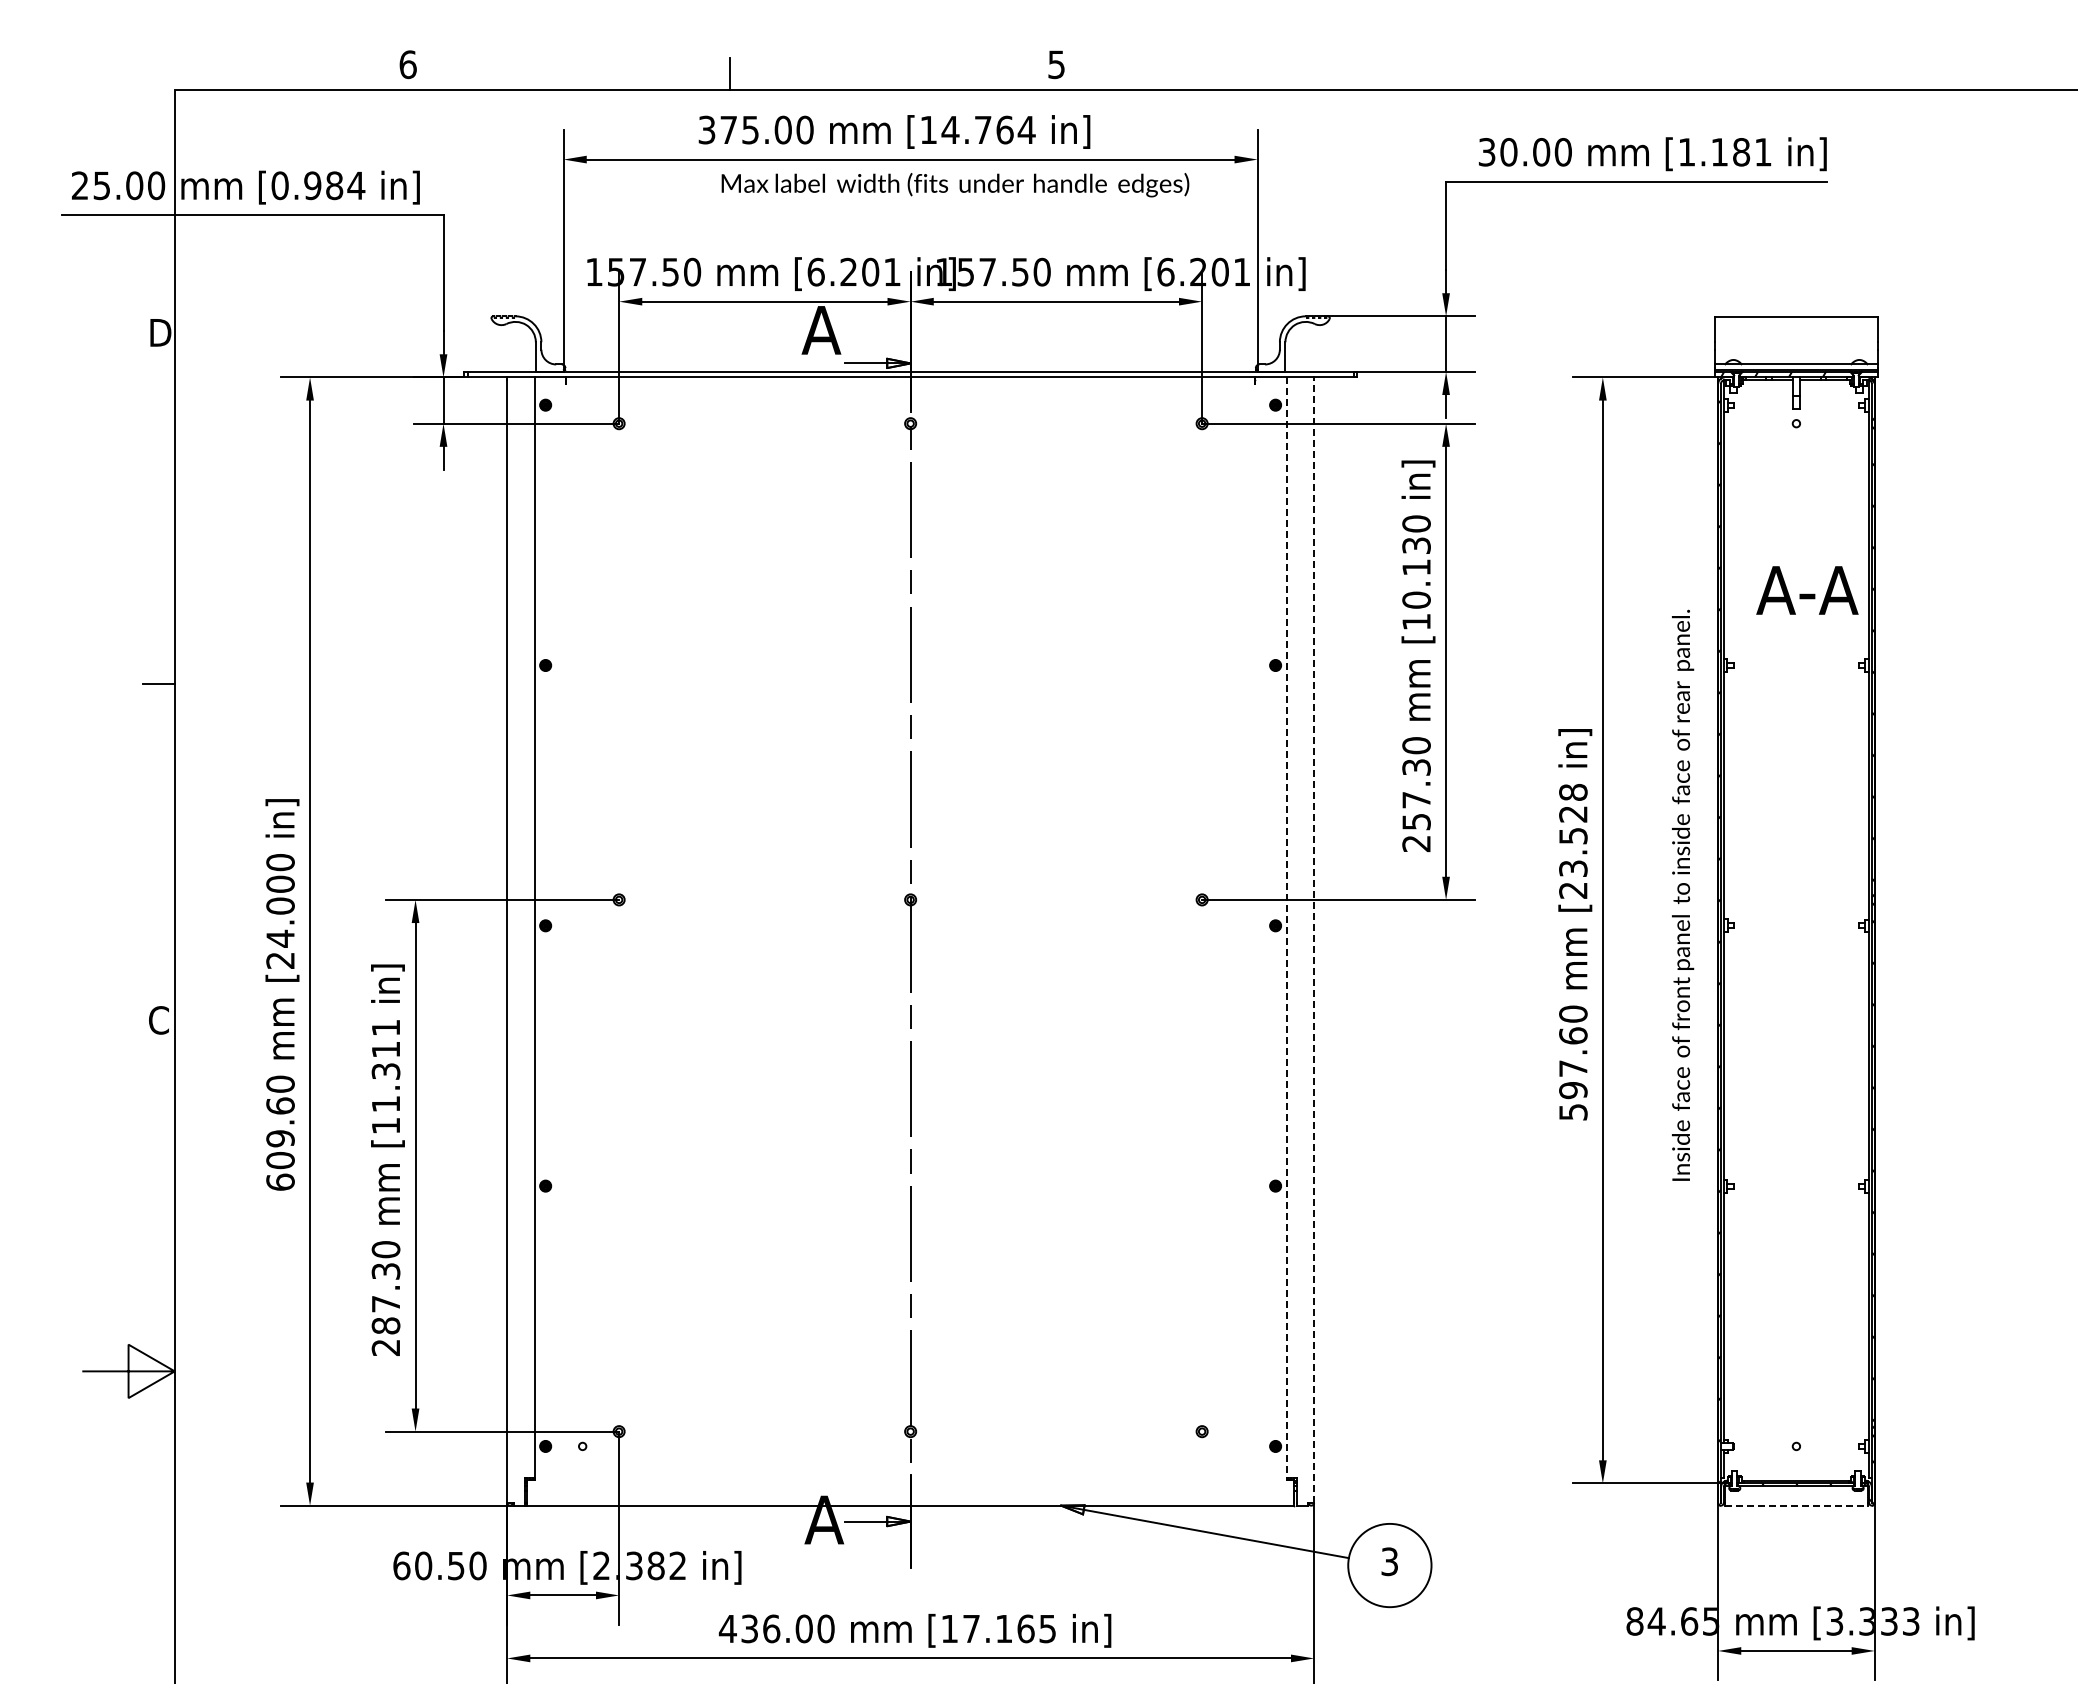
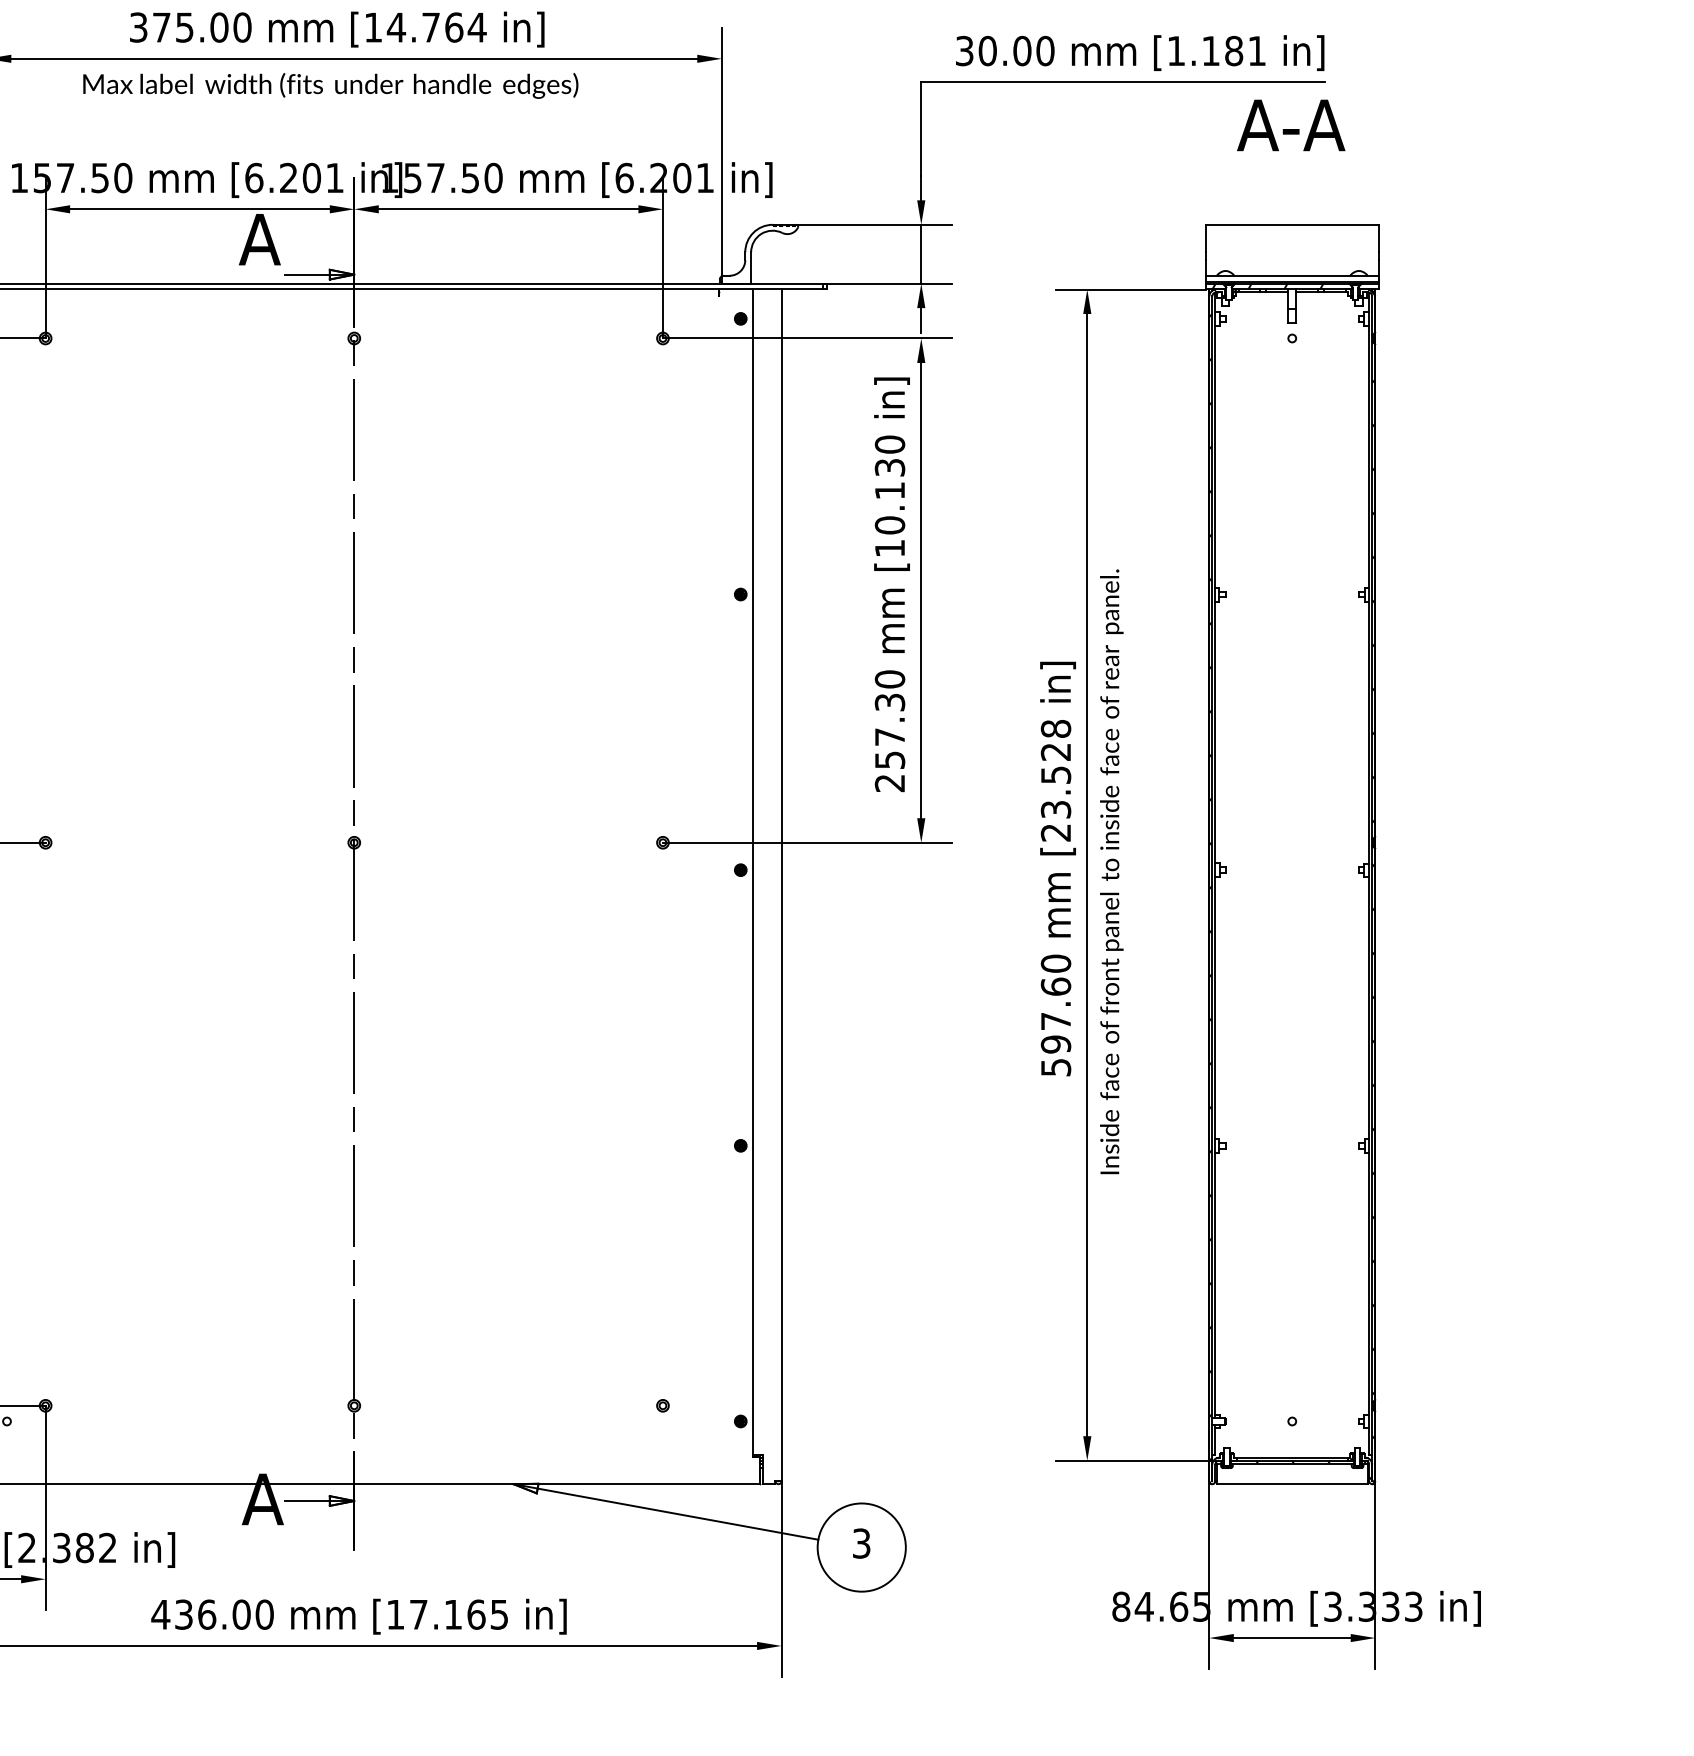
text: (955, 185) -> (330, 86), moved
text: (1807, 590) -> (1291, 125), moved
text: (1683, 894) -> (1112, 870), moved
line: (1286, 929) -> (752, 874), dashed -> solid
line: (1314, 941) -> (781, 886), dashed -> solid
line: (1796, 1505) -> (1292, 1484), dashed -> solid

